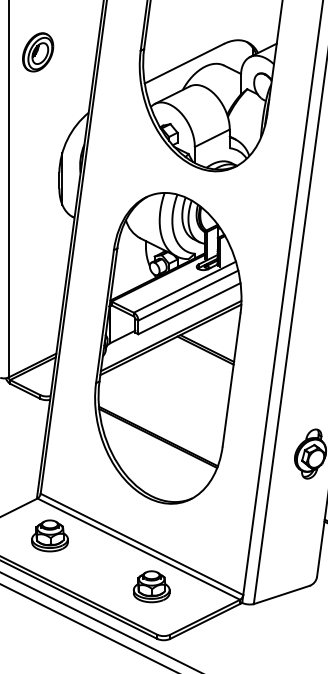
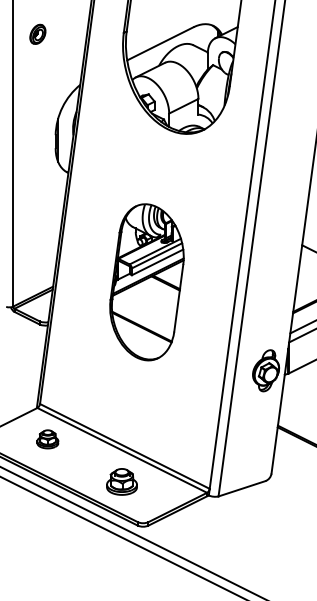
part: (37, 52) -> (37, 34), size x0.6
part: (167, 348) -> (146, 282), size x0.6
part: (49, 536) -> (47, 439), size x0.7
part: (151, 586) -> (121, 481), moved

